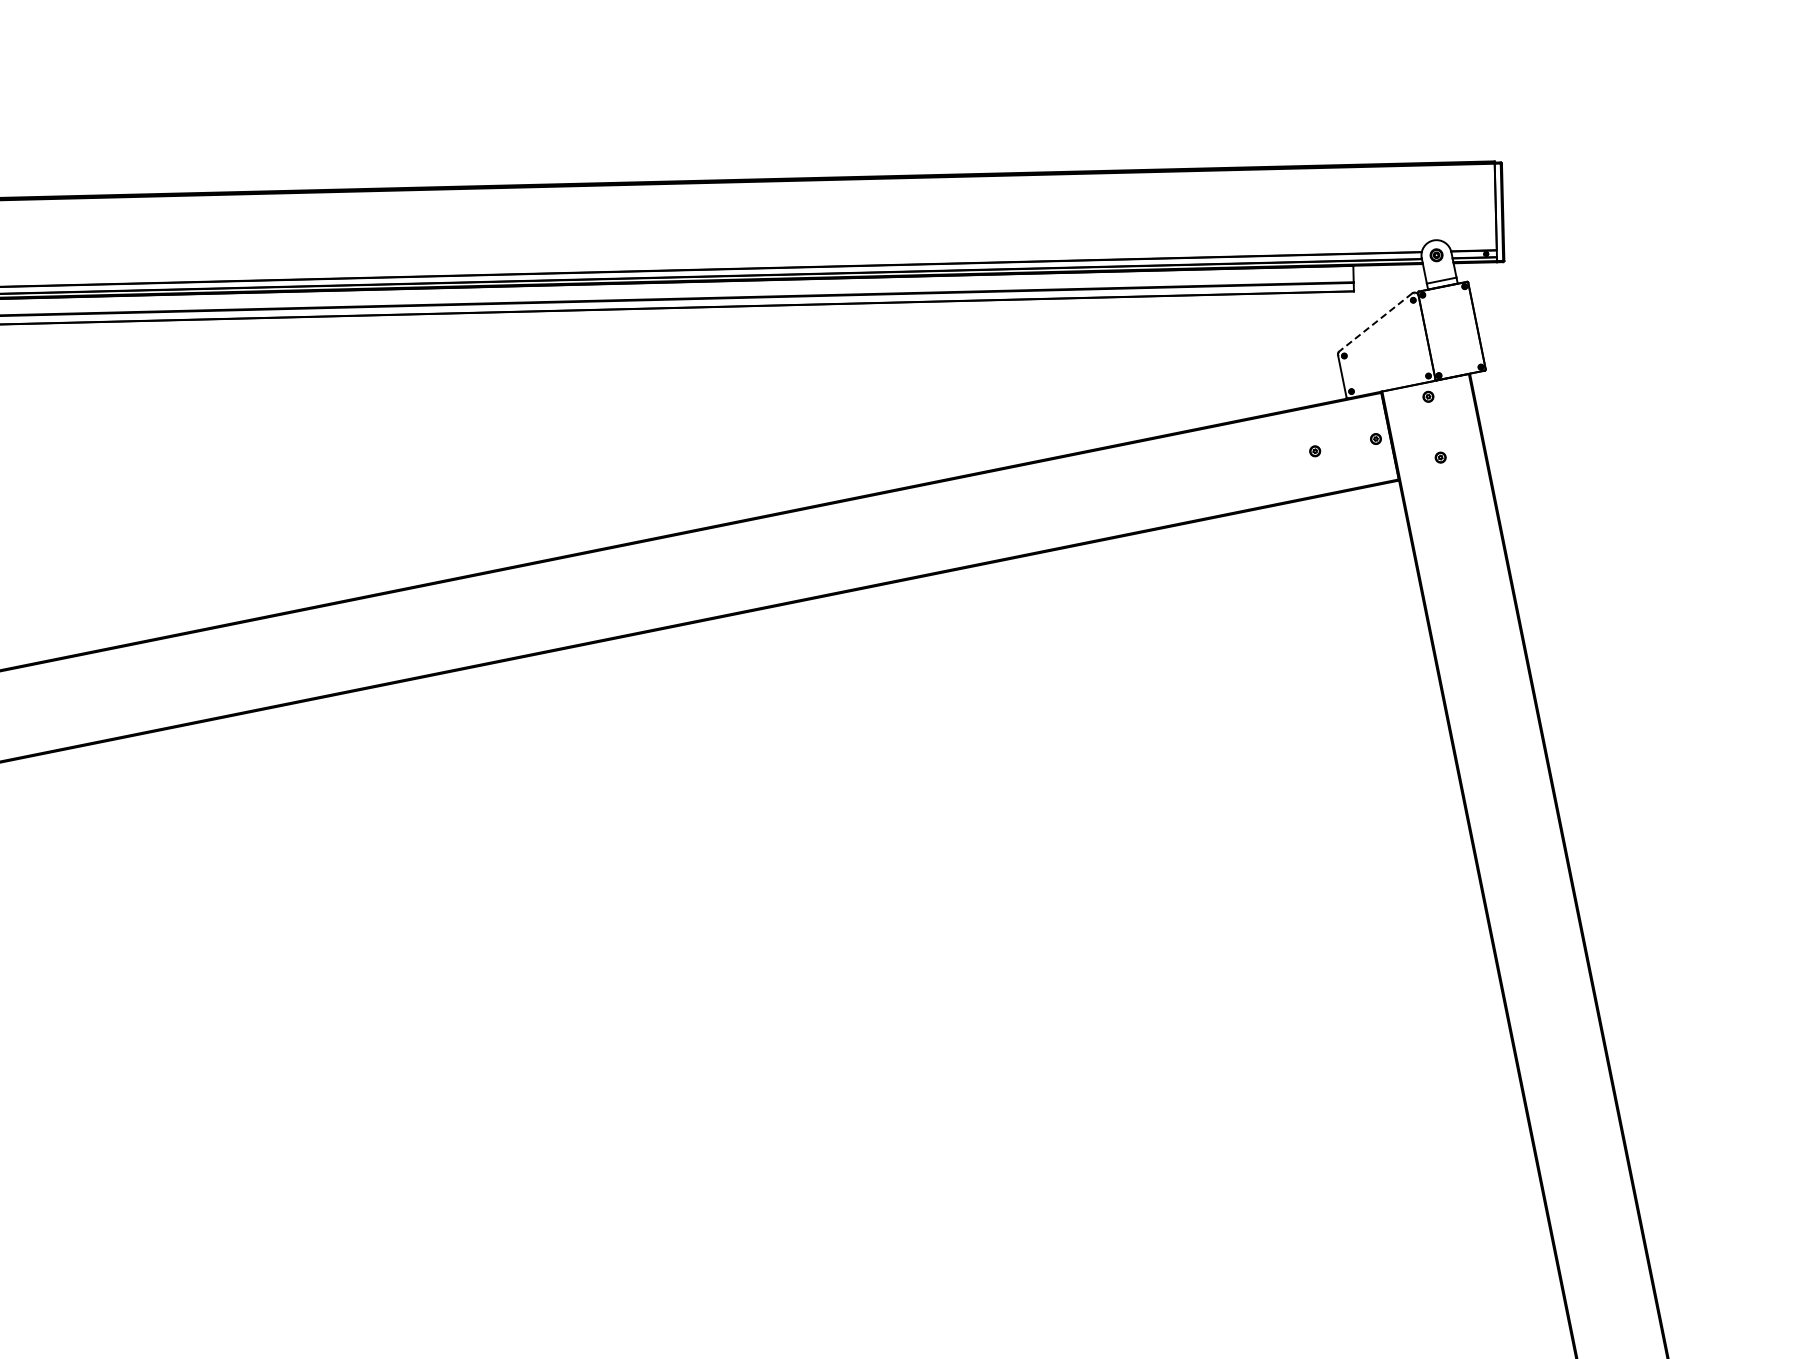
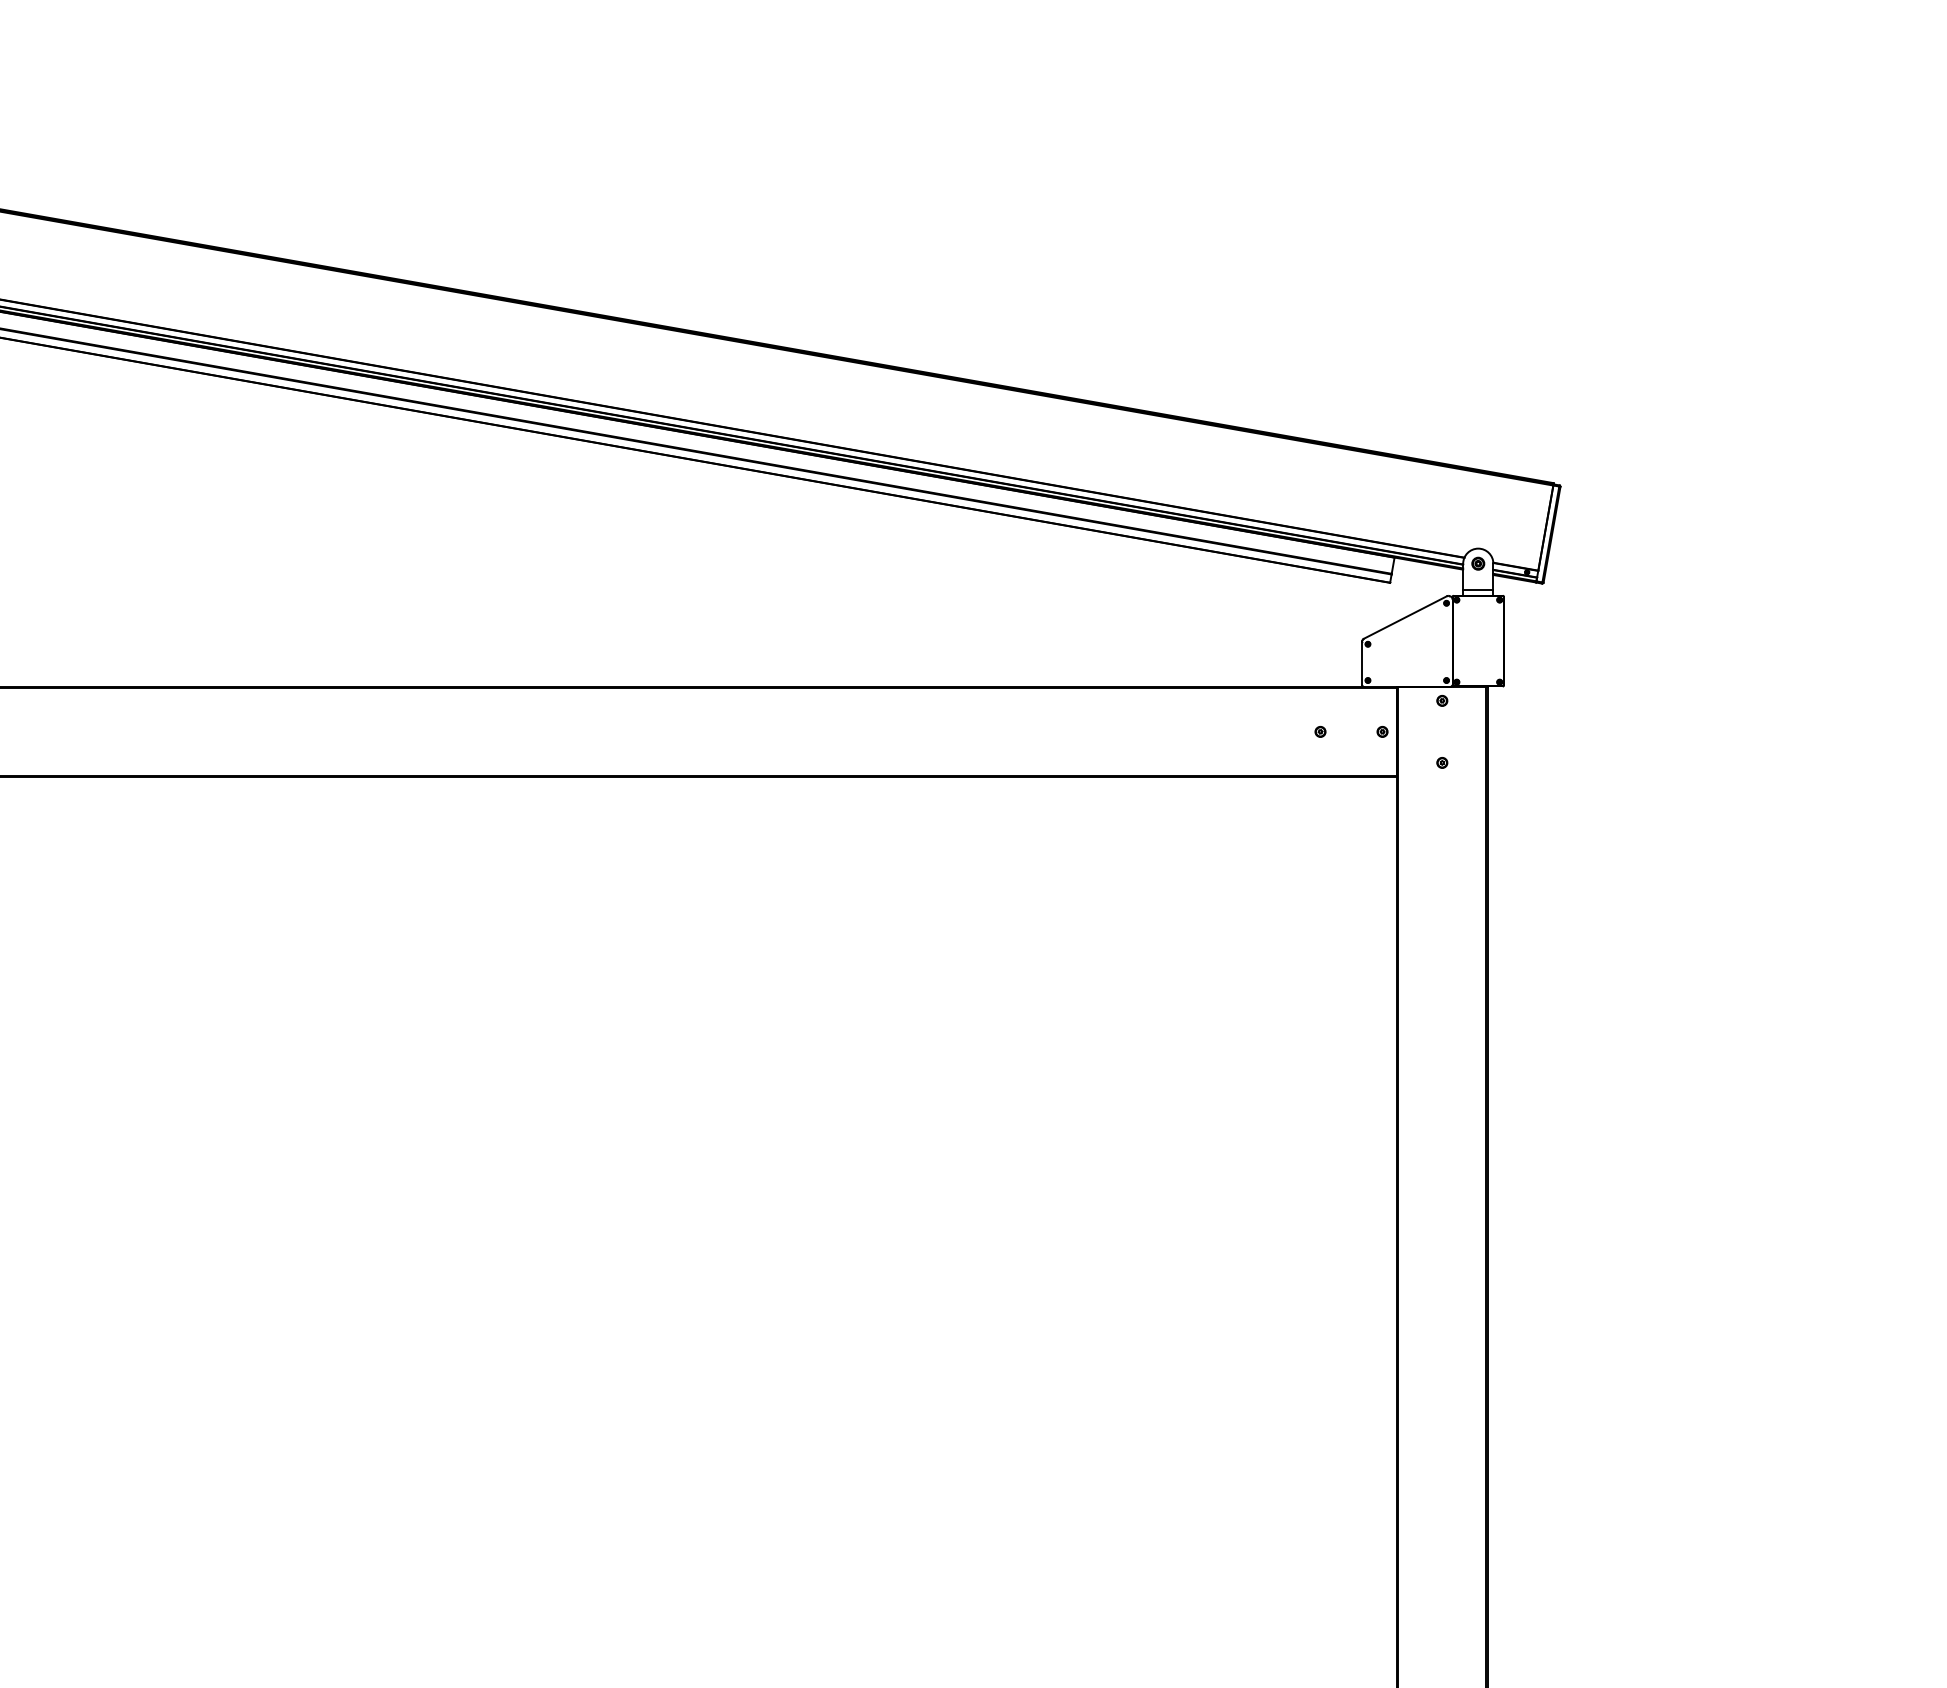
line: (1375, 322) -> (1405, 617), dashed -> solid

